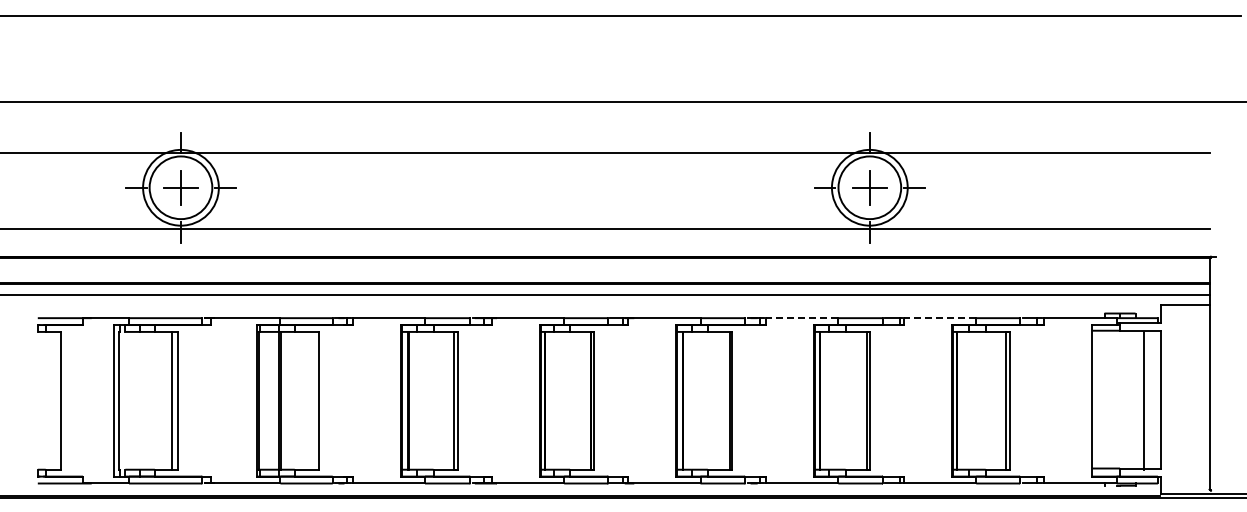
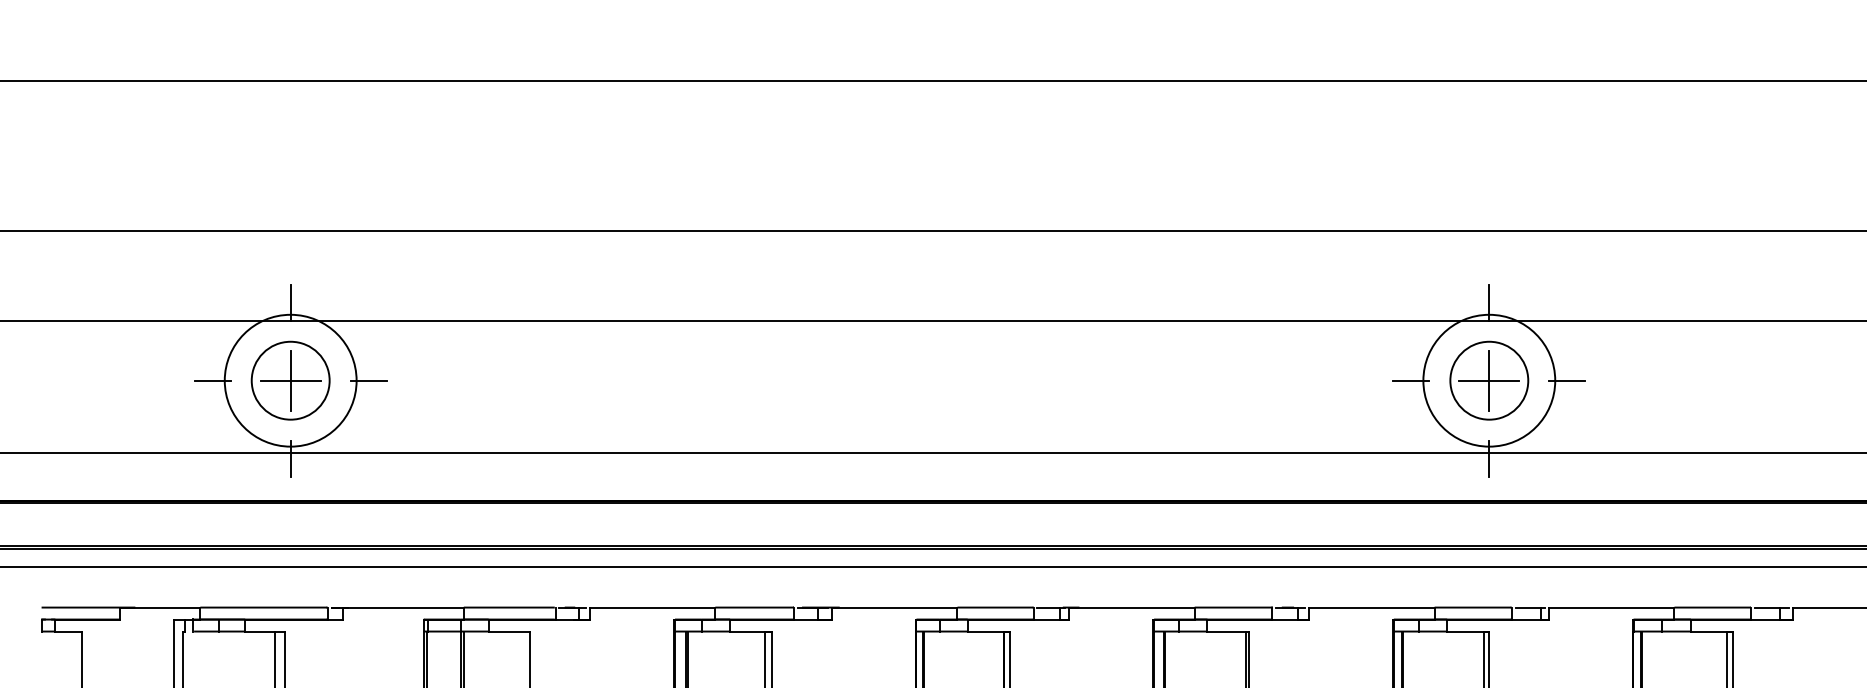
circle: (180, 187) -> (289, 380), size x0.71
circle: (869, 187) -> (1488, 380), size x0.71
line: (801, 318) -> (1370, 608), dashed -> solid
line: (939, 318) -> (1610, 608), dashed -> solid

